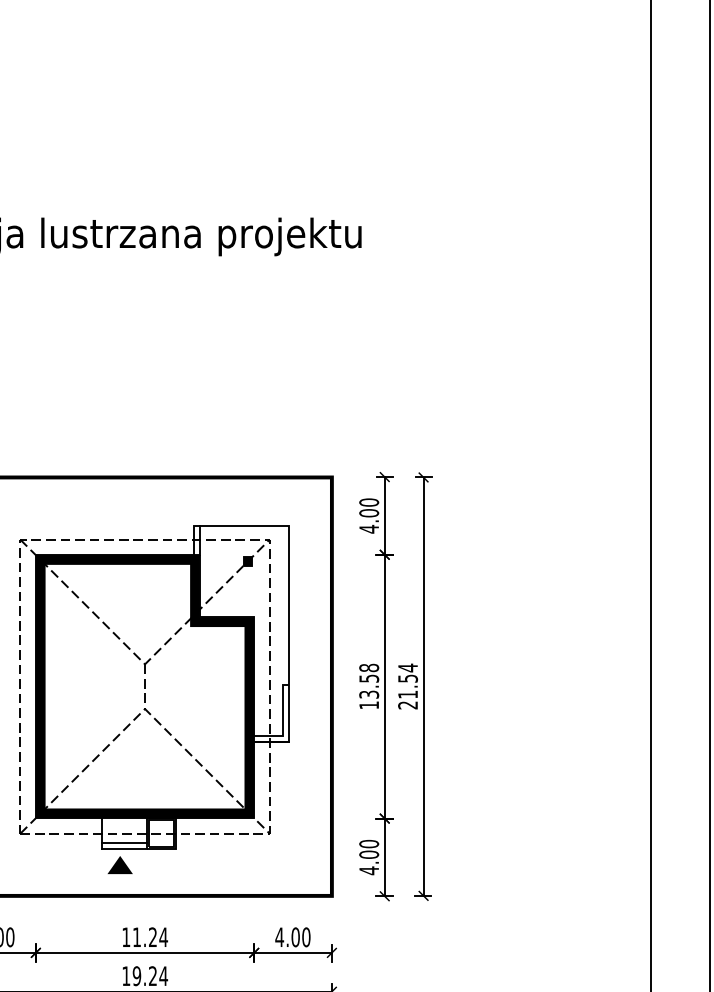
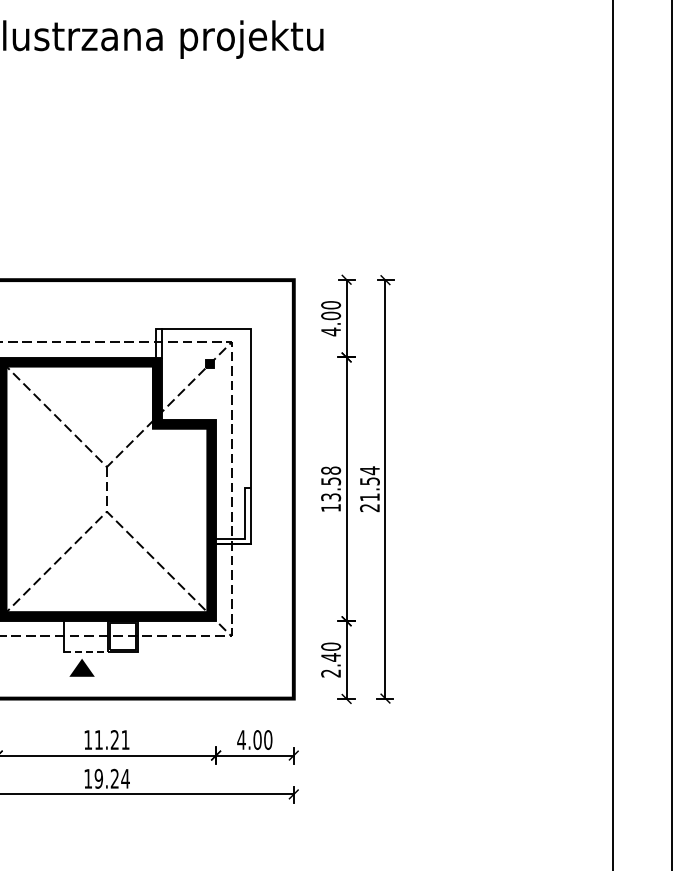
line: (123, 843) -> (85, 646), removed
line: (124, 849) -> (86, 652), solid -> dashed
text: (369, 862) -> (331, 665), 4.00 -> 2.40
text: (163, 936) -> (125, 739), 11.24 -> 11.21

